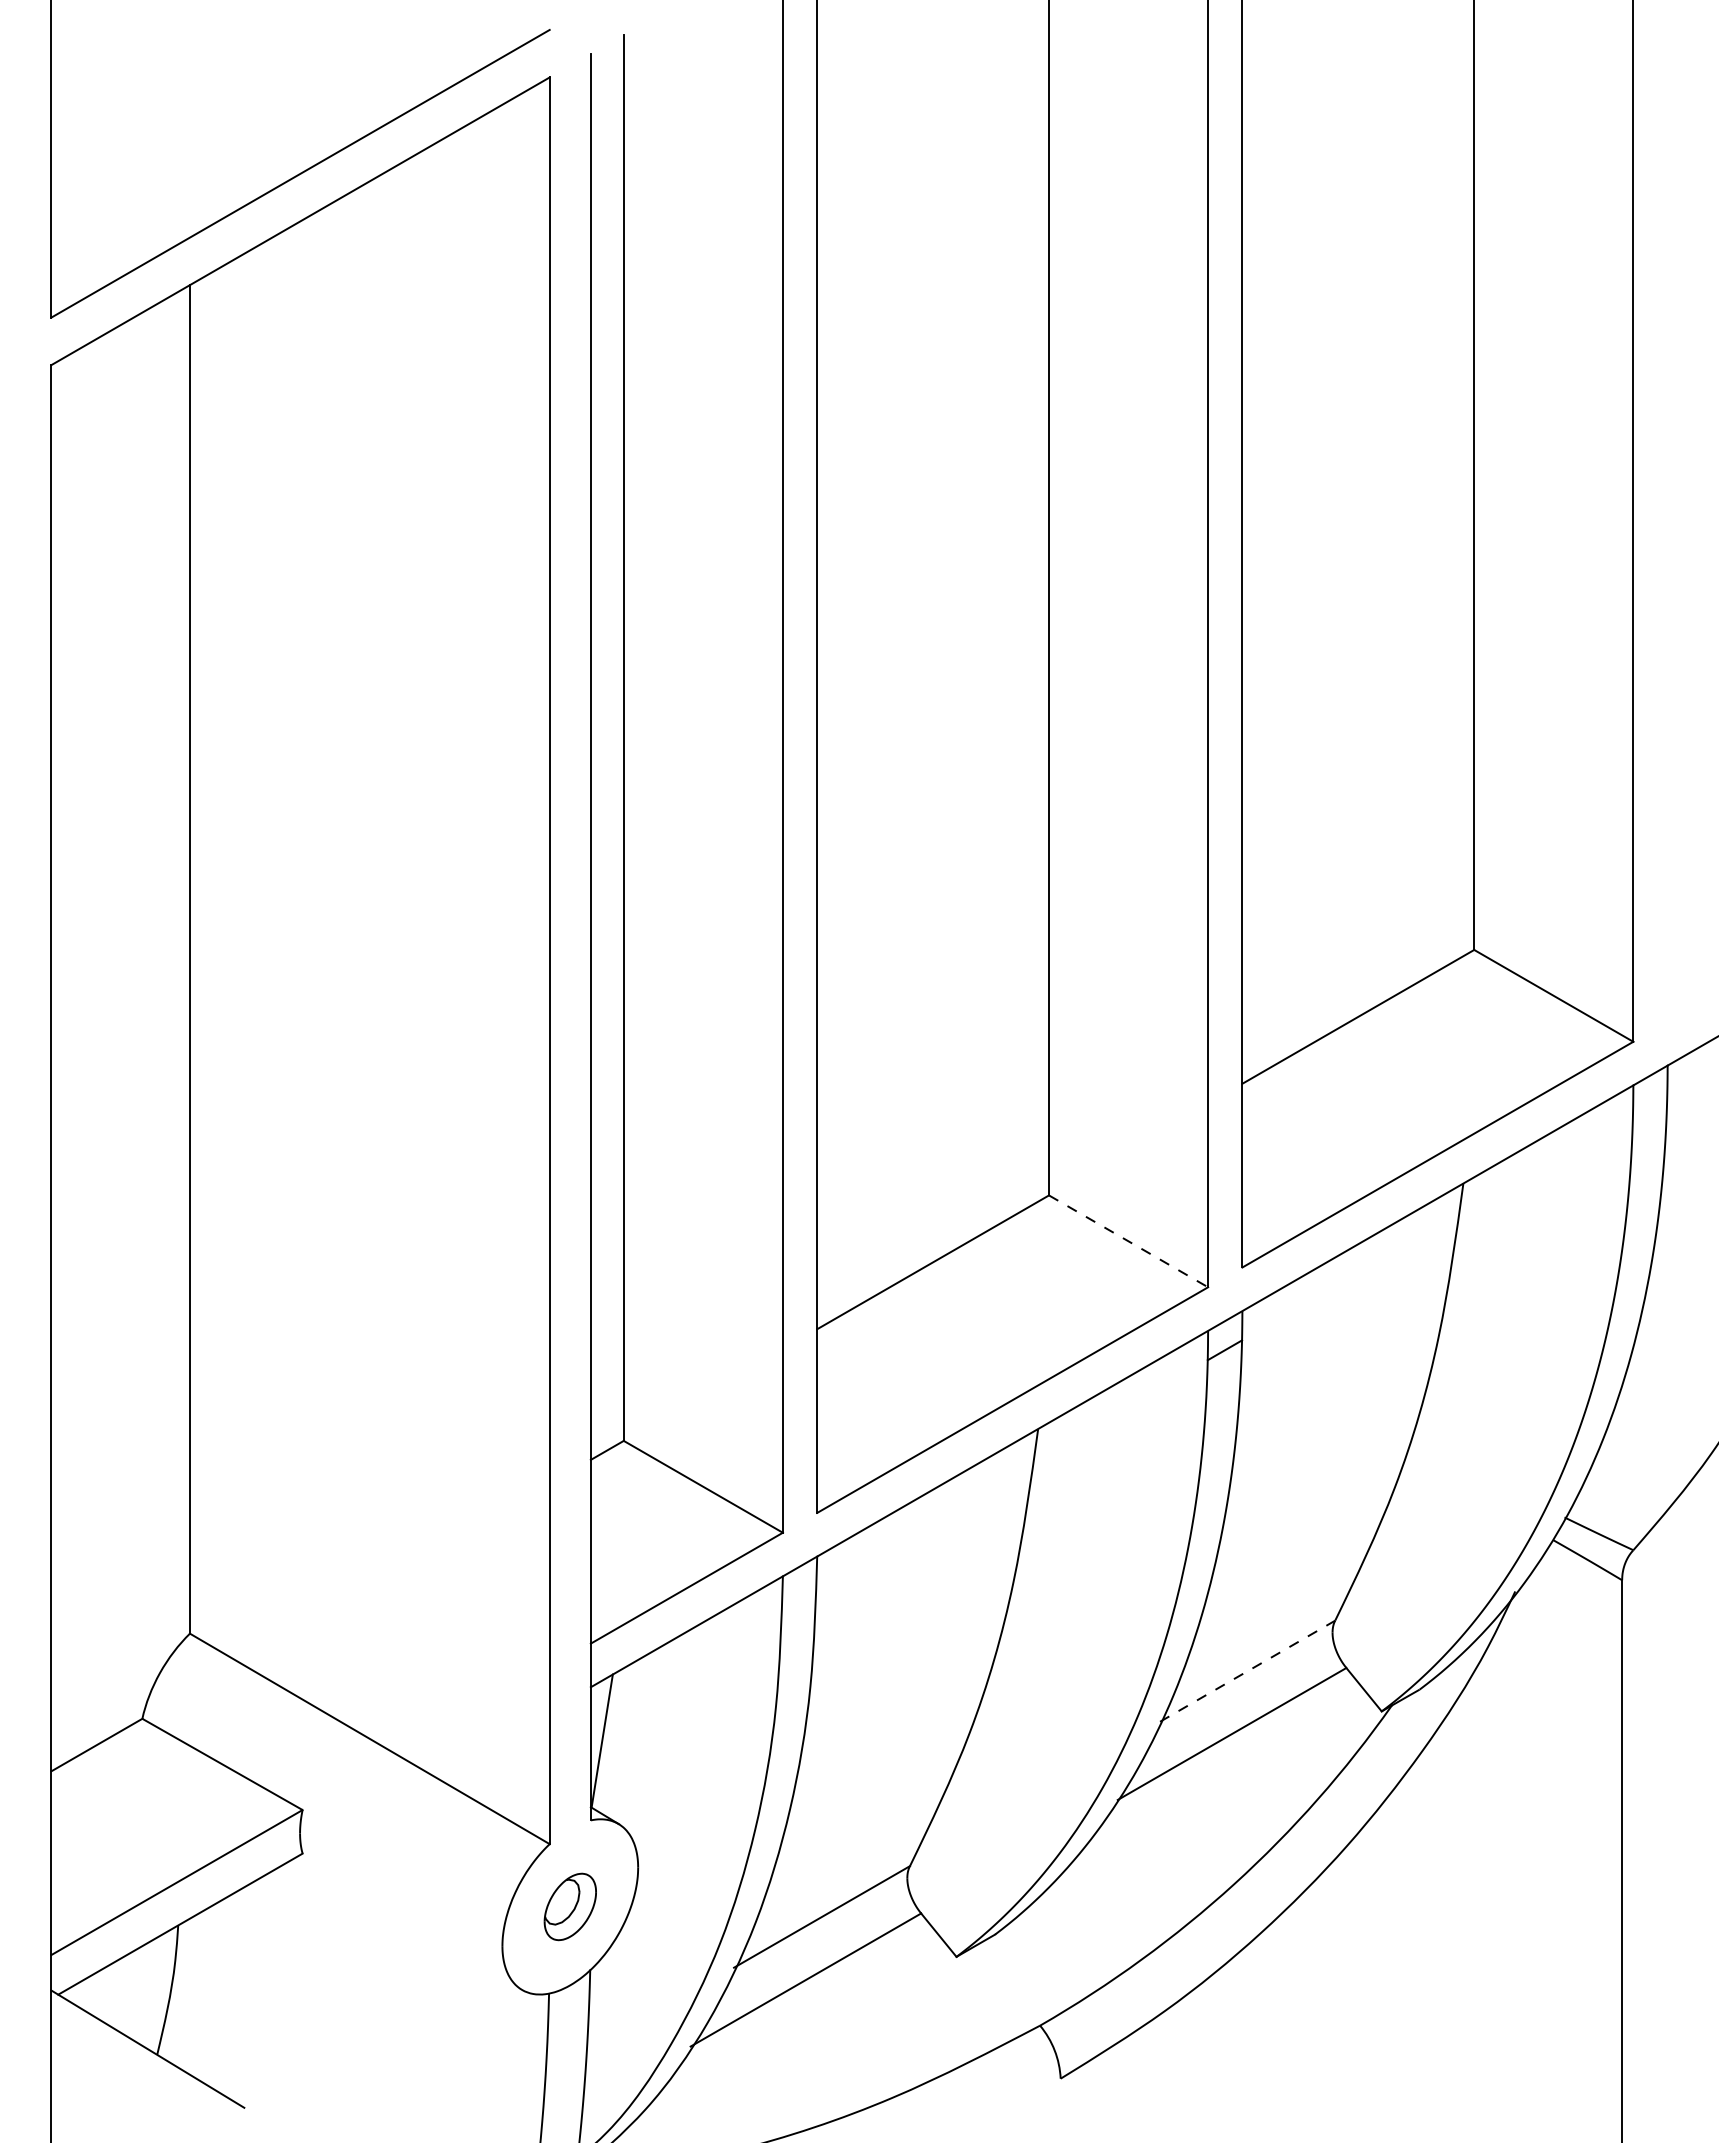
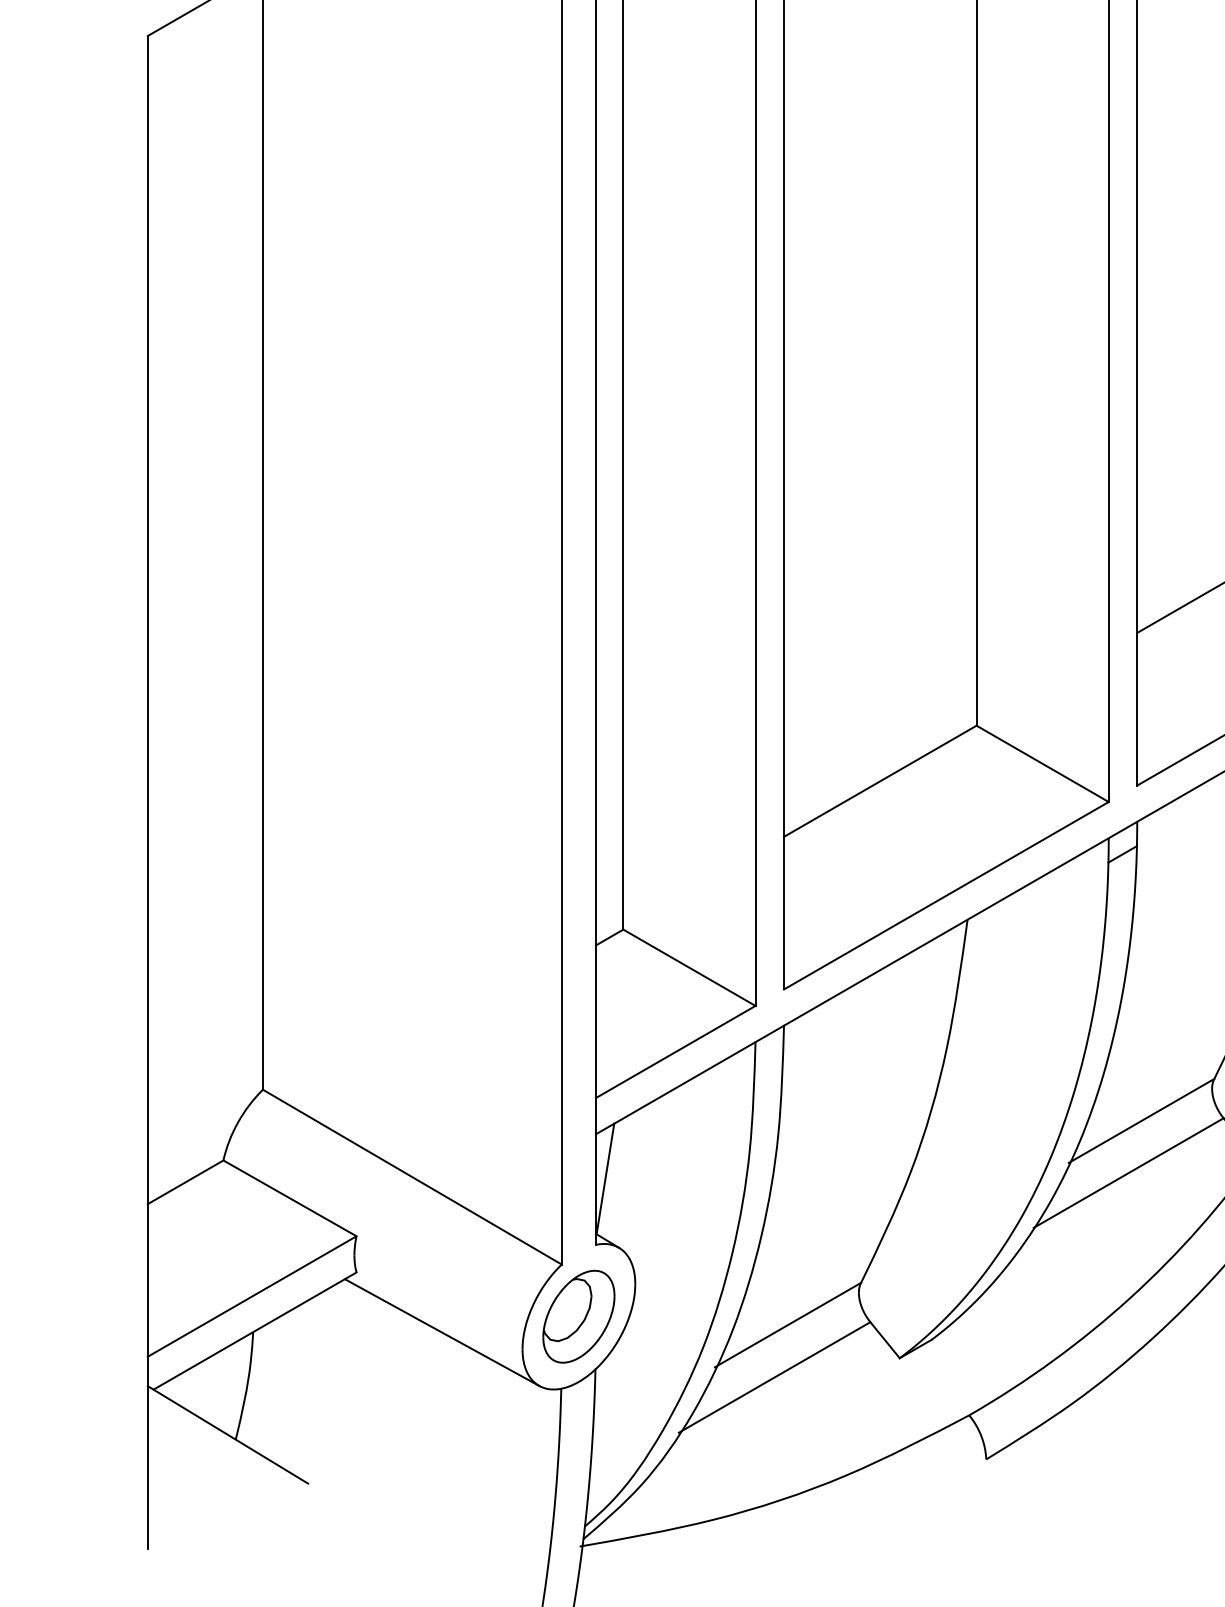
line: (1128, 1241) -> (1042, 763), dashed -> solid
line: (1248, 1670) -> (1142, 1120), dashed -> solid
part: (570, 1906) -> (579, 1316), size x1.67
line: (405, 1925) -> (442, 1332), added

